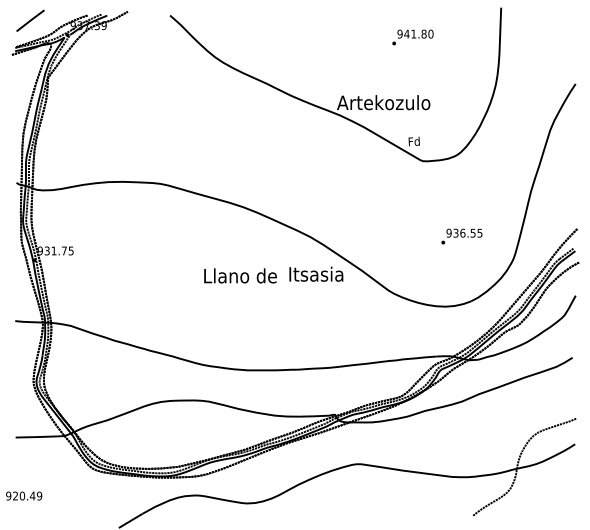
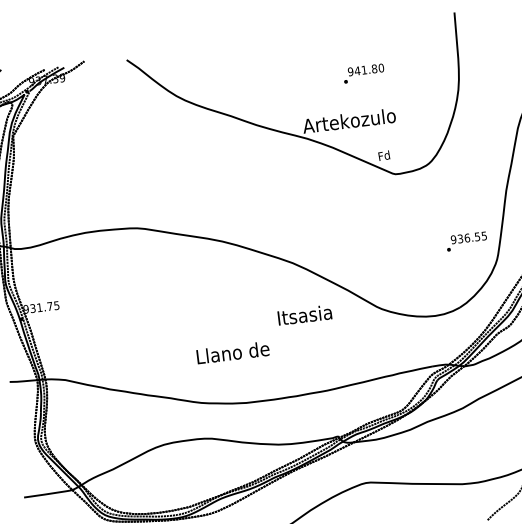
text: (412, 37) -> (363, 73), moved
text: (461, 236) -> (466, 241), moved
text: (316, 273) -> (304, 314), moved
text: (240, 275) -> (232, 352), moved

